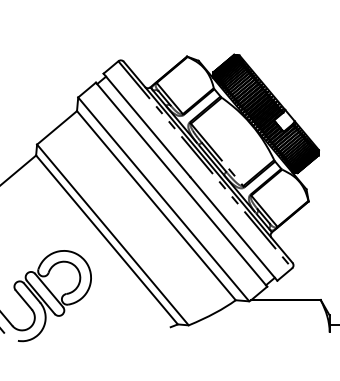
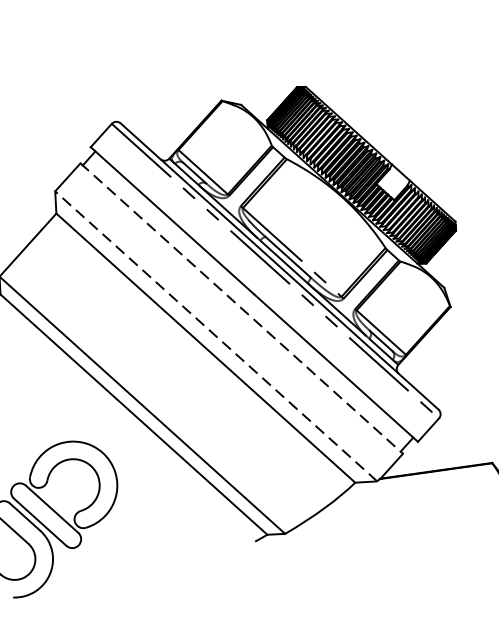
line: (181, 185) -> (241, 309), solid -> dashed
line: (163, 199) -> (215, 336), solid -> dashed

